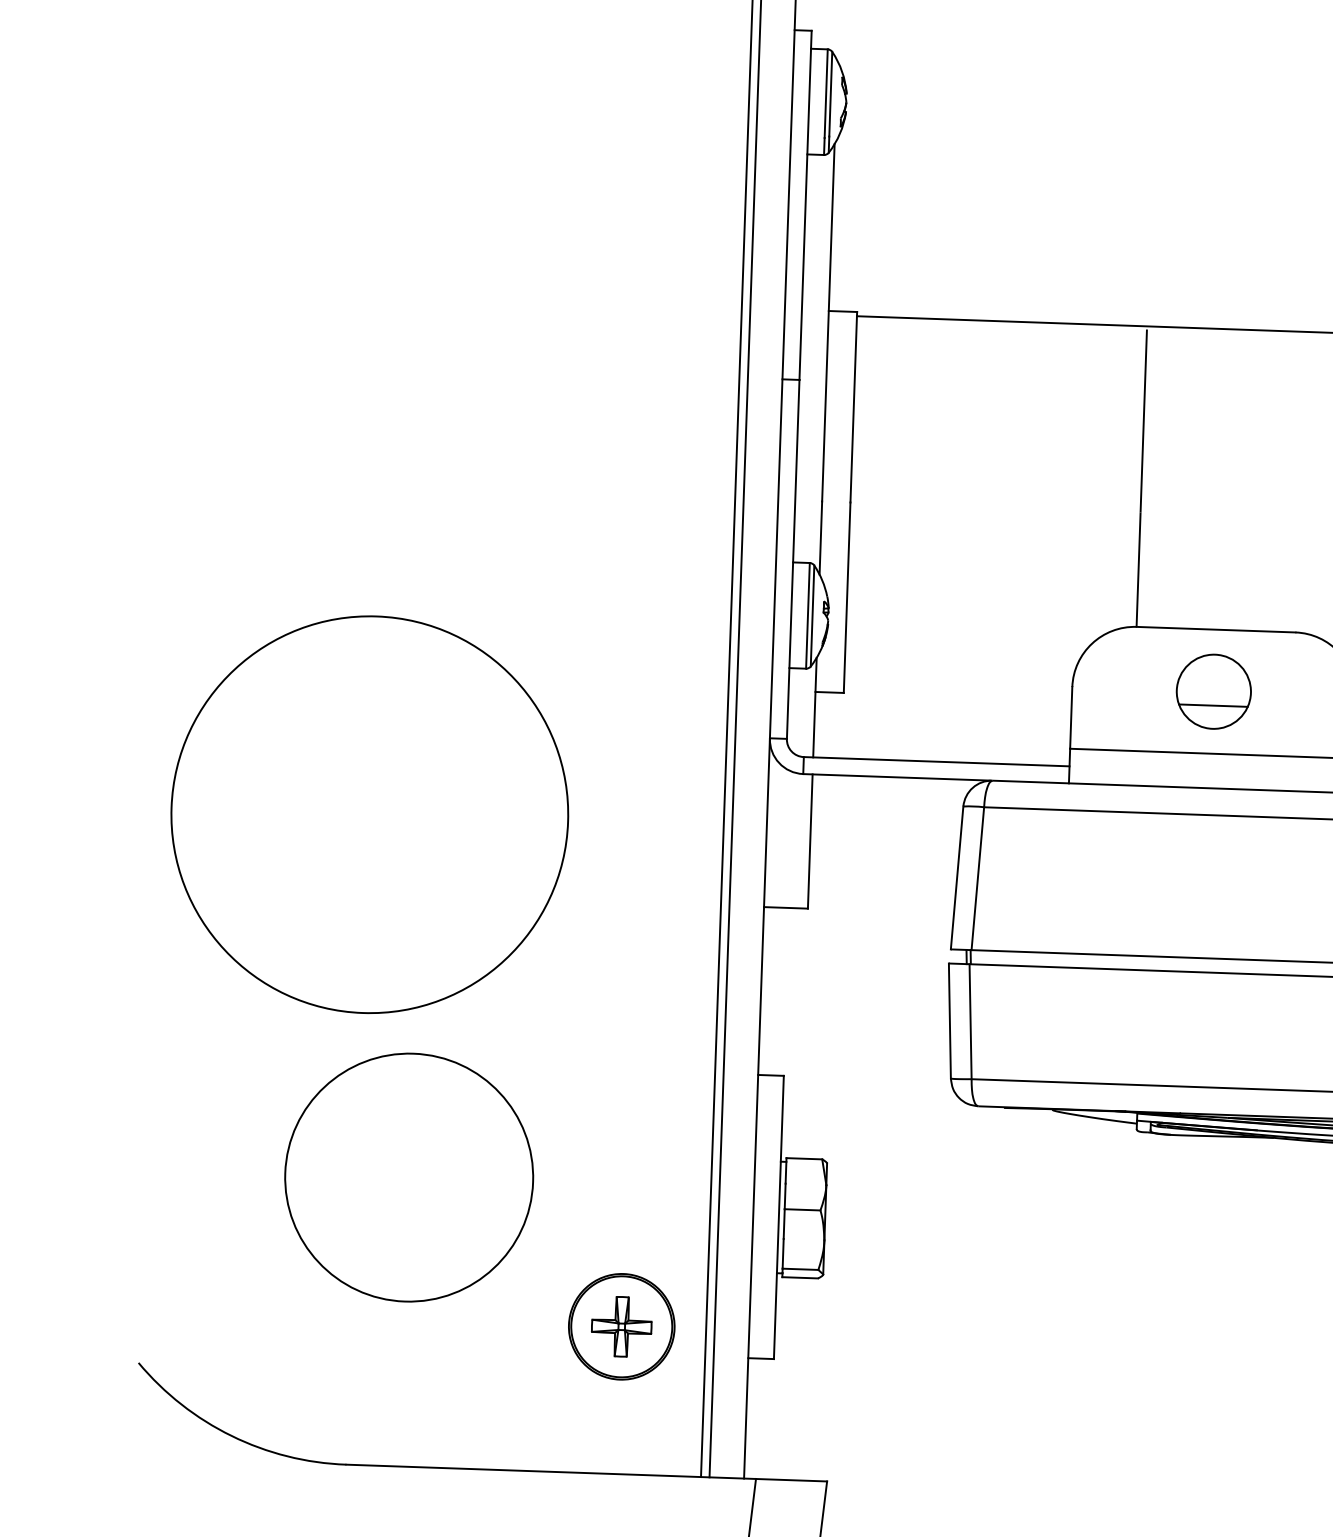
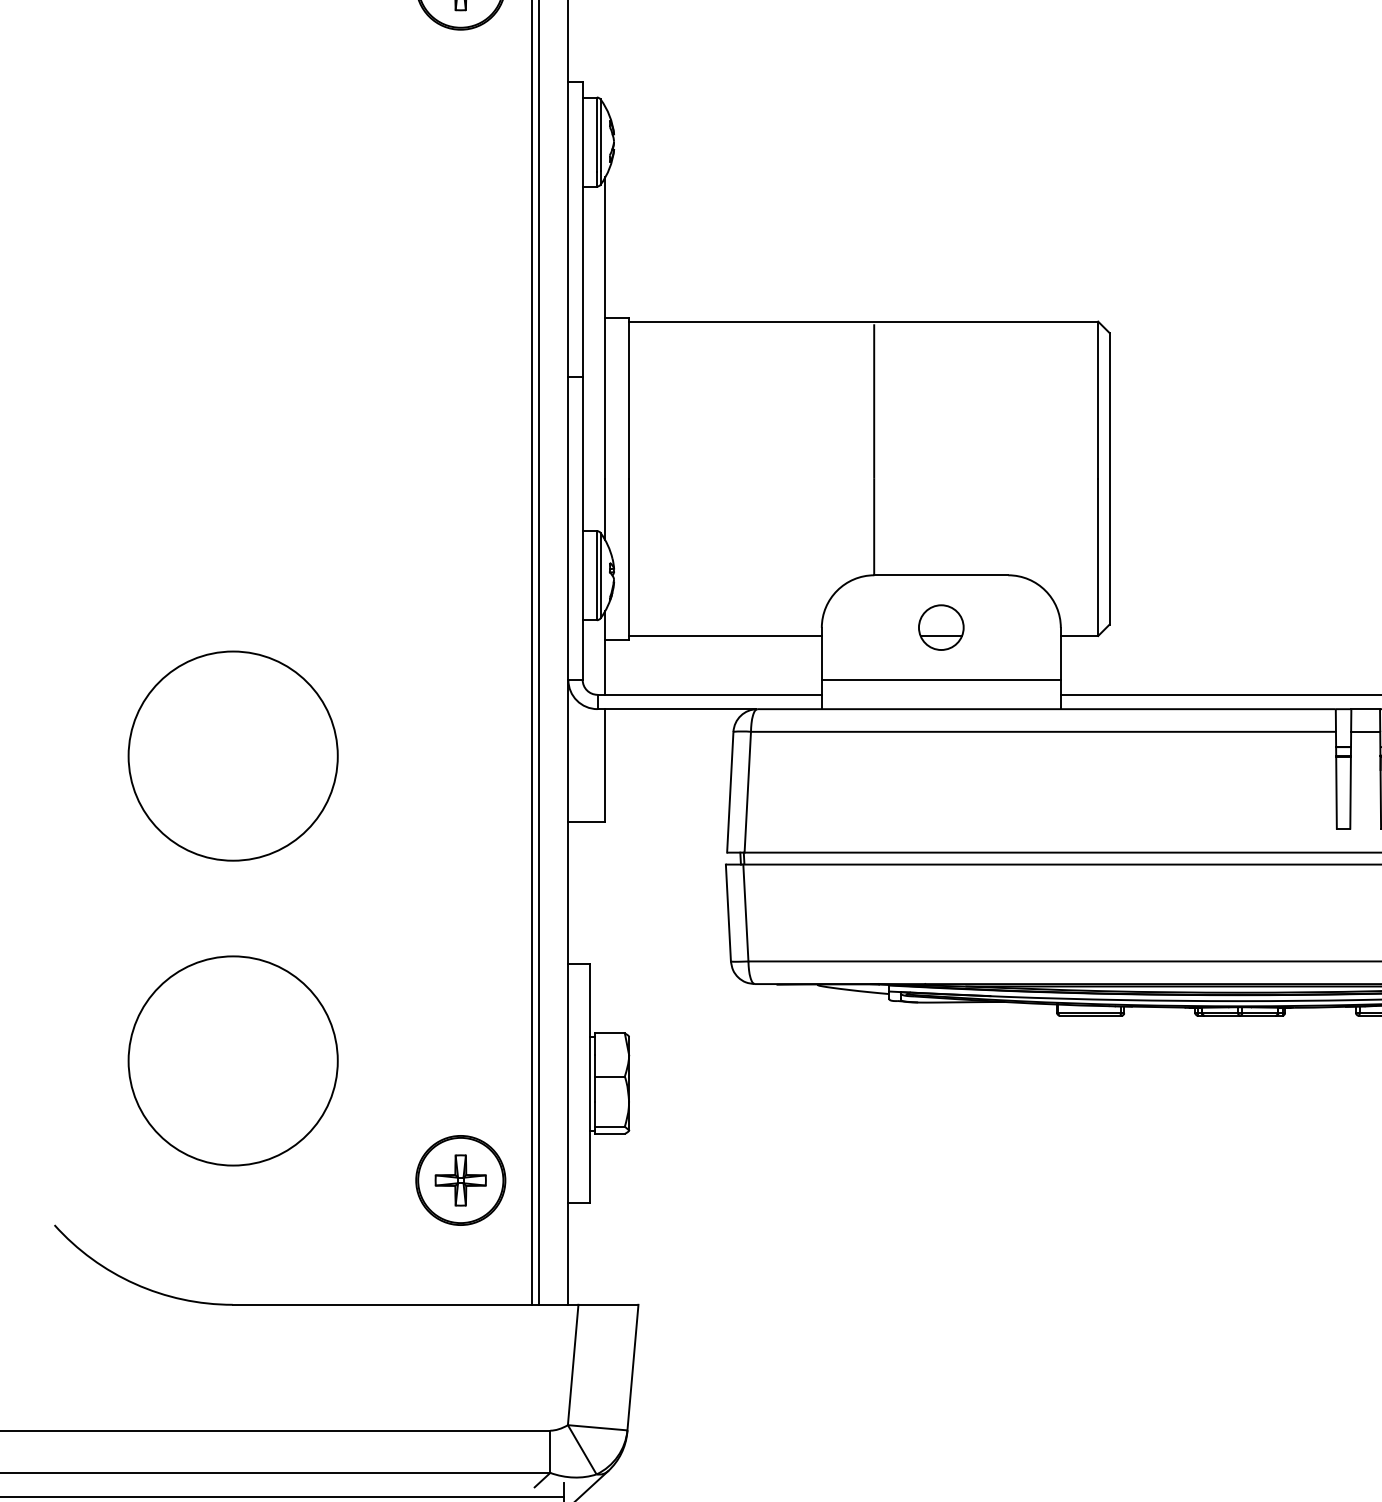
part: (1214, 691) -> (941, 627), size x0.71
line: (957, 693) -> (725, 636), added
circle: (368, 813) -> (232, 755), size x0.62
circle: (408, 1177) -> (232, 1060), moved

